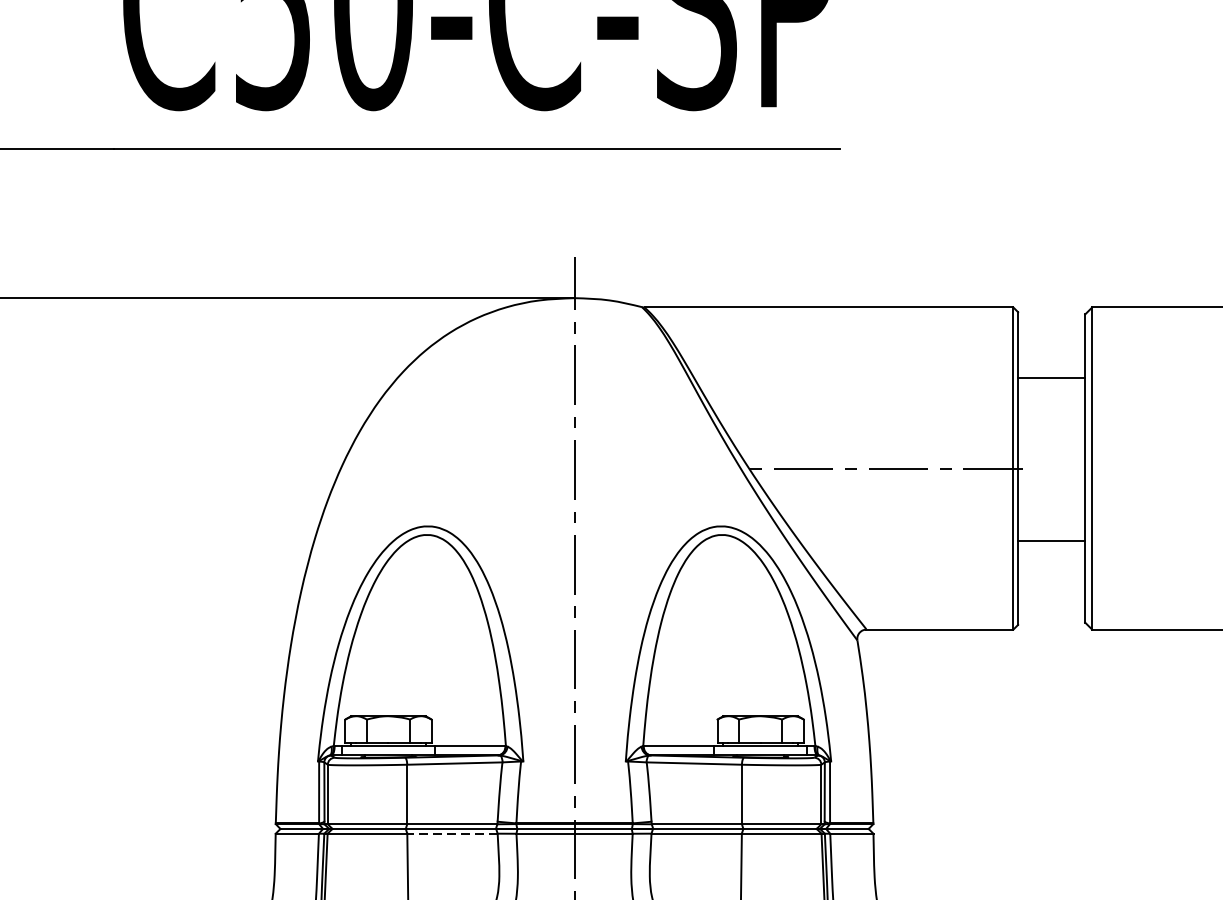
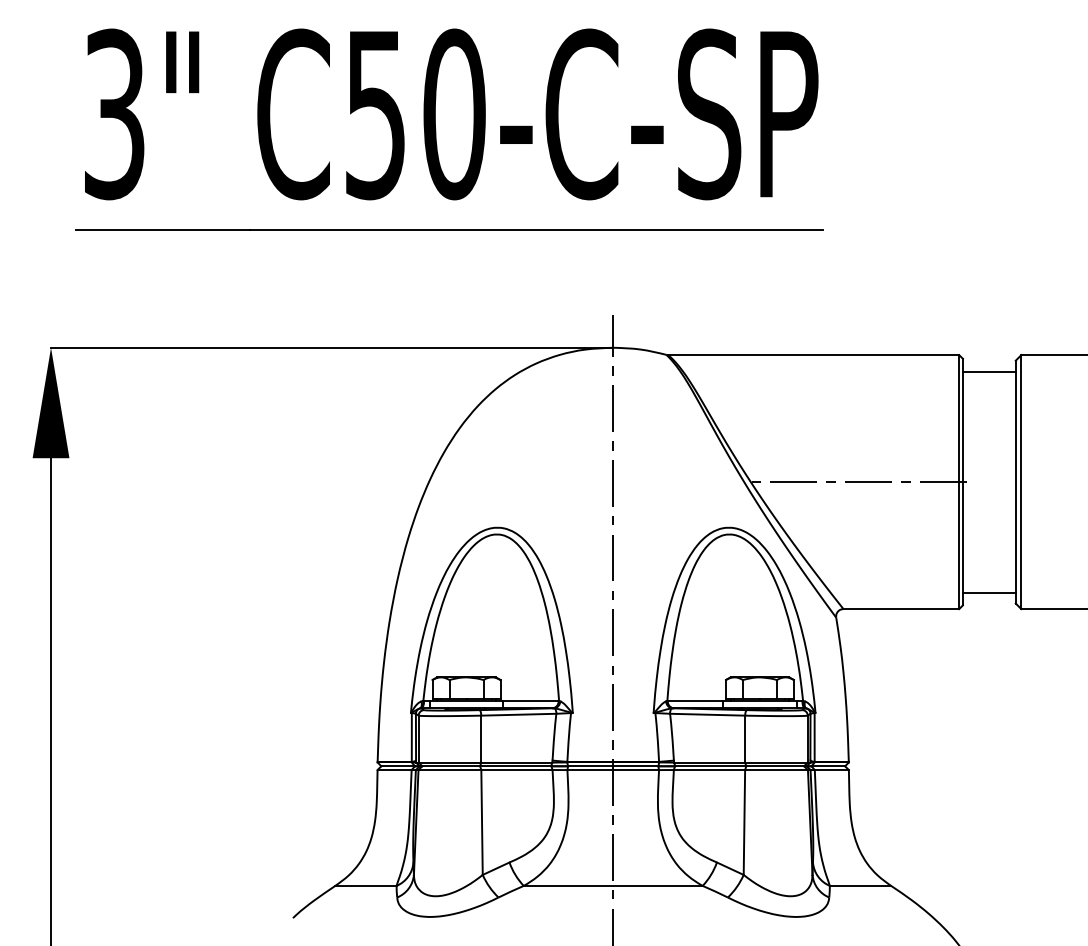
line: (1050, 377) -> (988, 371), moved
line: (1050, 541) -> (988, 592), moved
line: (451, 834) -> (516, 770), dashed -> solid

